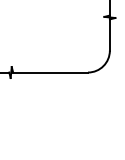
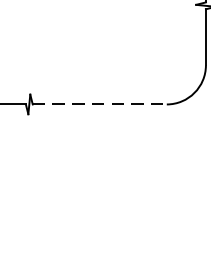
line: (51, 72) -> (101, 104), solid -> dashed

